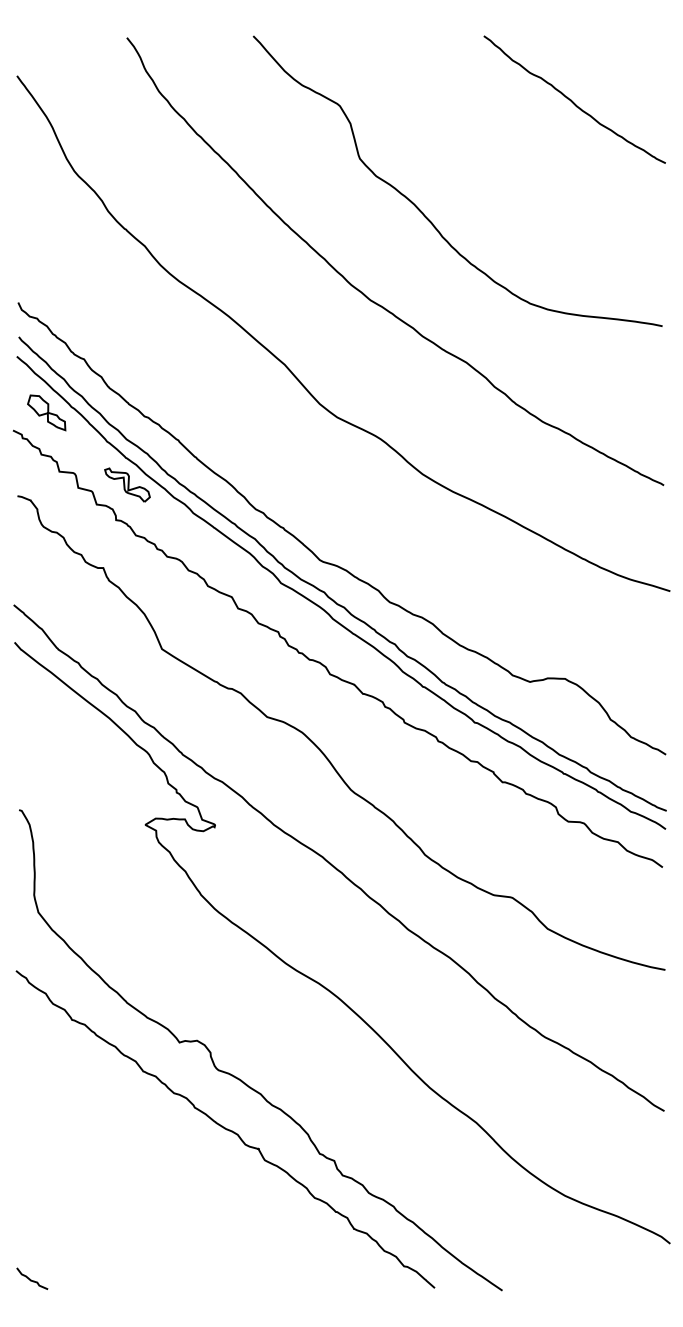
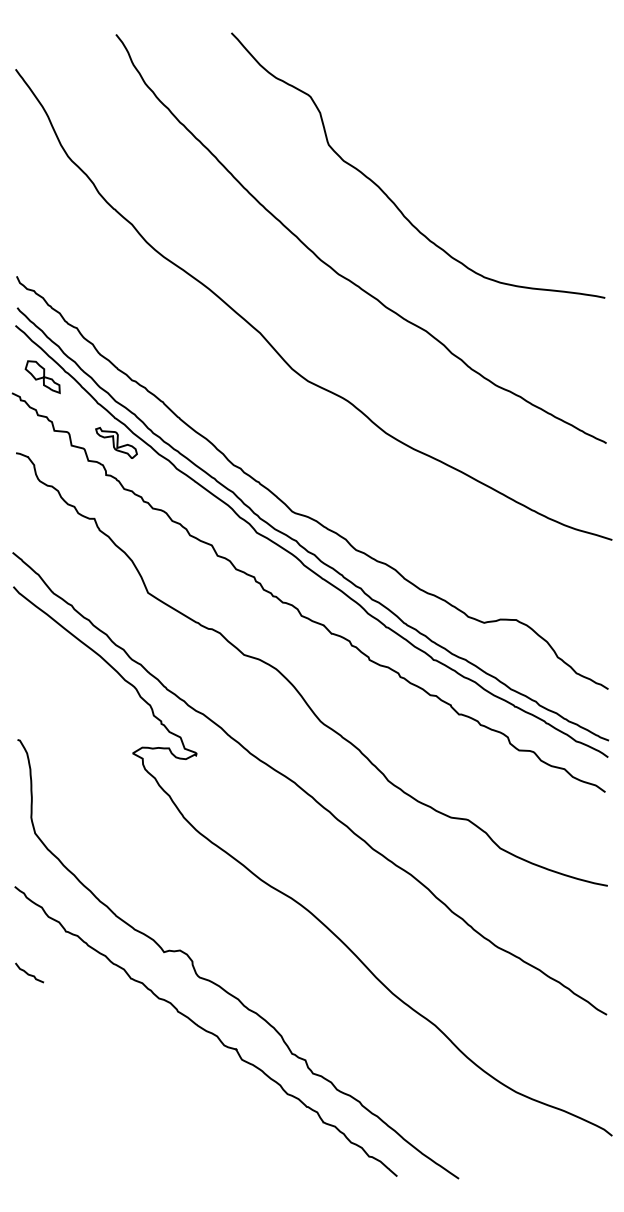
curve: (571, 100) -> (522, 91), removed
curve: (31, 1279) -> (28, 973), moved

